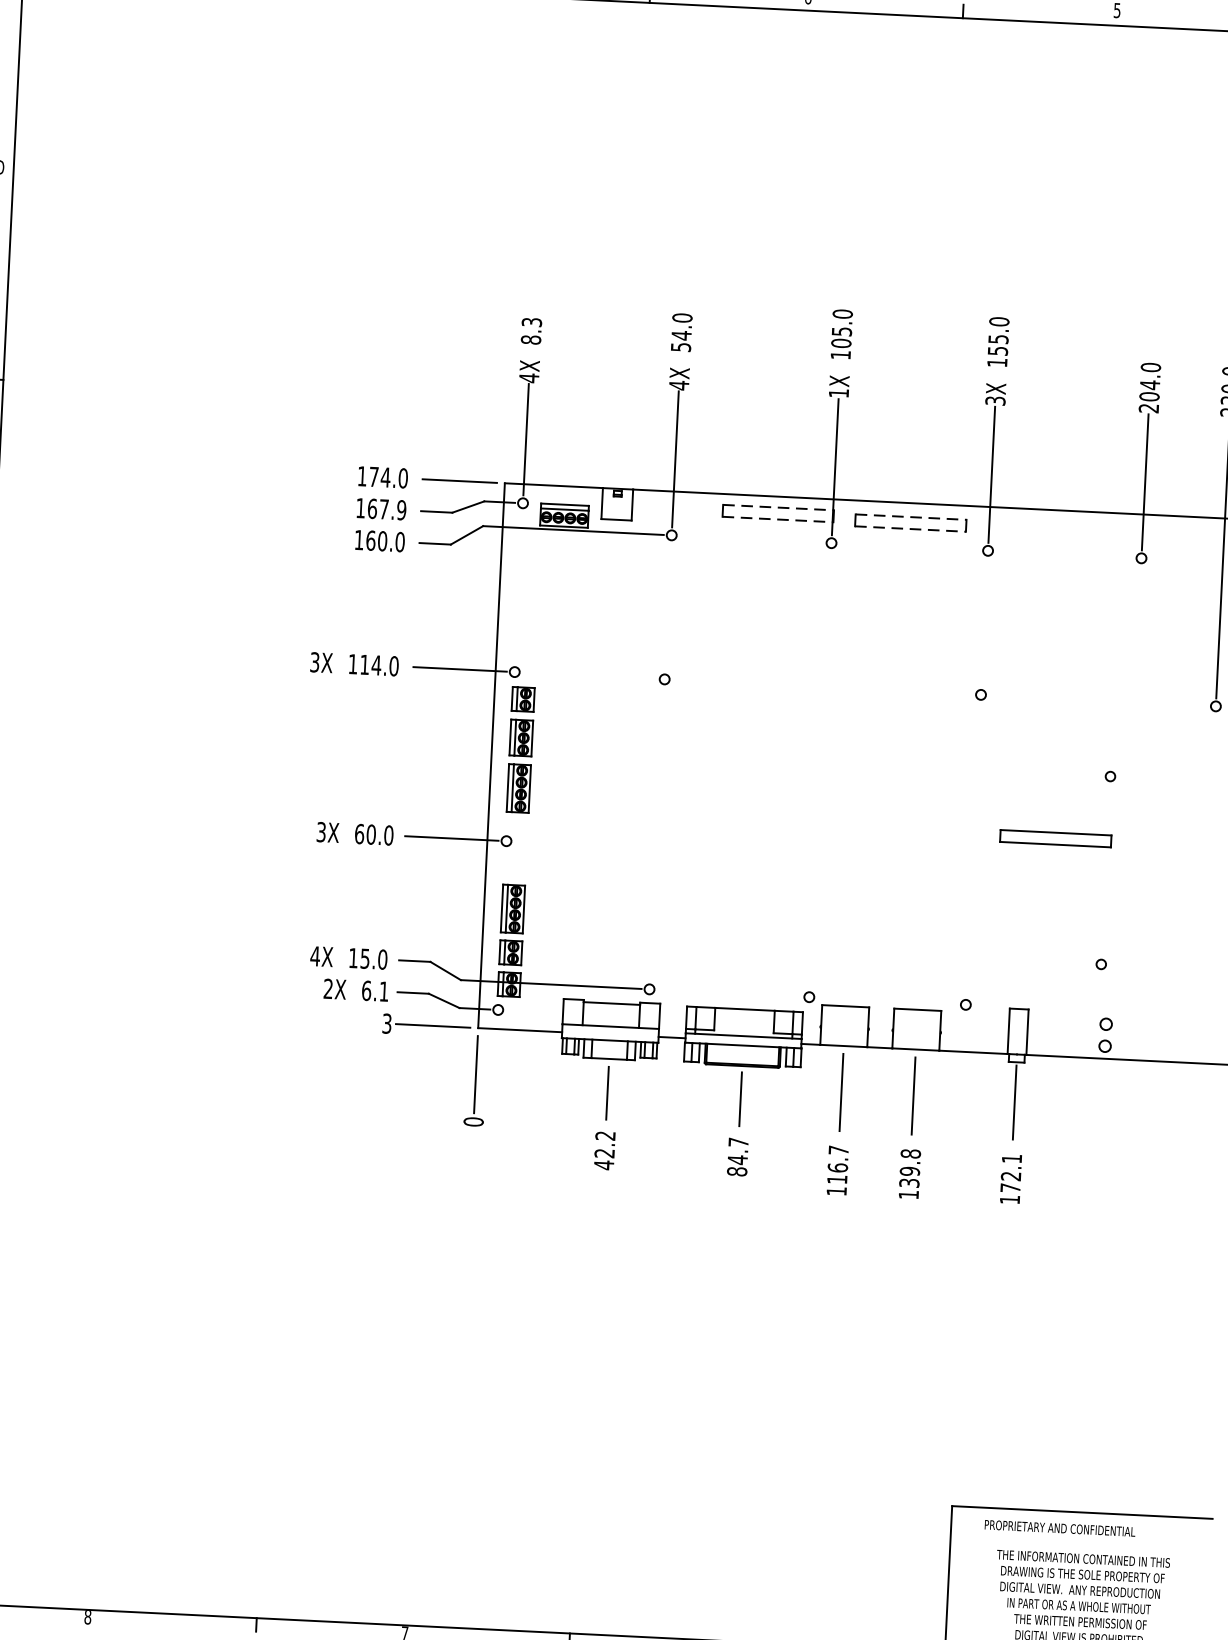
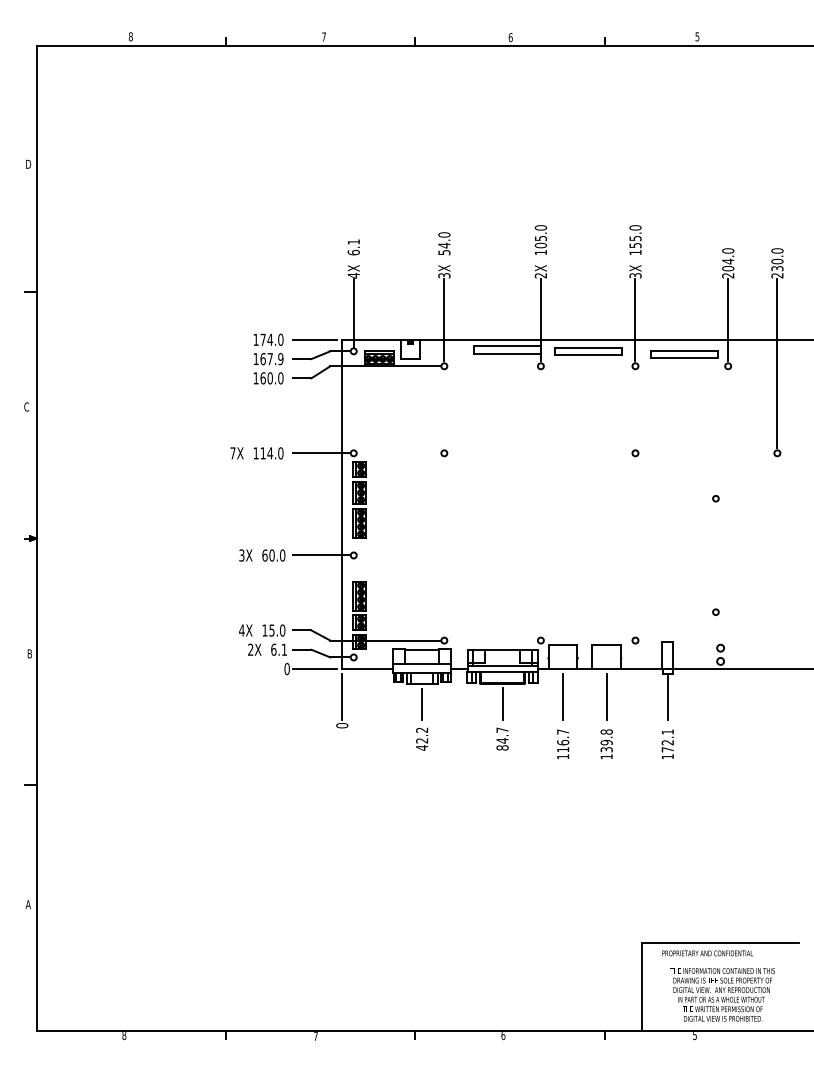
text: (531, 331) -> (353, 247), 8.3 -> 6.1
text: (679, 385) -> (444, 275), 4X -> 3X
text: (838, 392) -> (540, 275), 1X -> 2X
line: (779, 507) -> (508, 346), dashed -> solid
line: (911, 517) -> (588, 348), dashed -> solid
line: (778, 519) -> (508, 353), dashed -> solid
line: (911, 529) -> (588, 355), dashed -> solid
text: (314, 662) -> (232, 453), 3X -> 7X
part: (1055, 838) -> (684, 354), moved
text: (385, 1024) -> (286, 669), 3 -> 0

